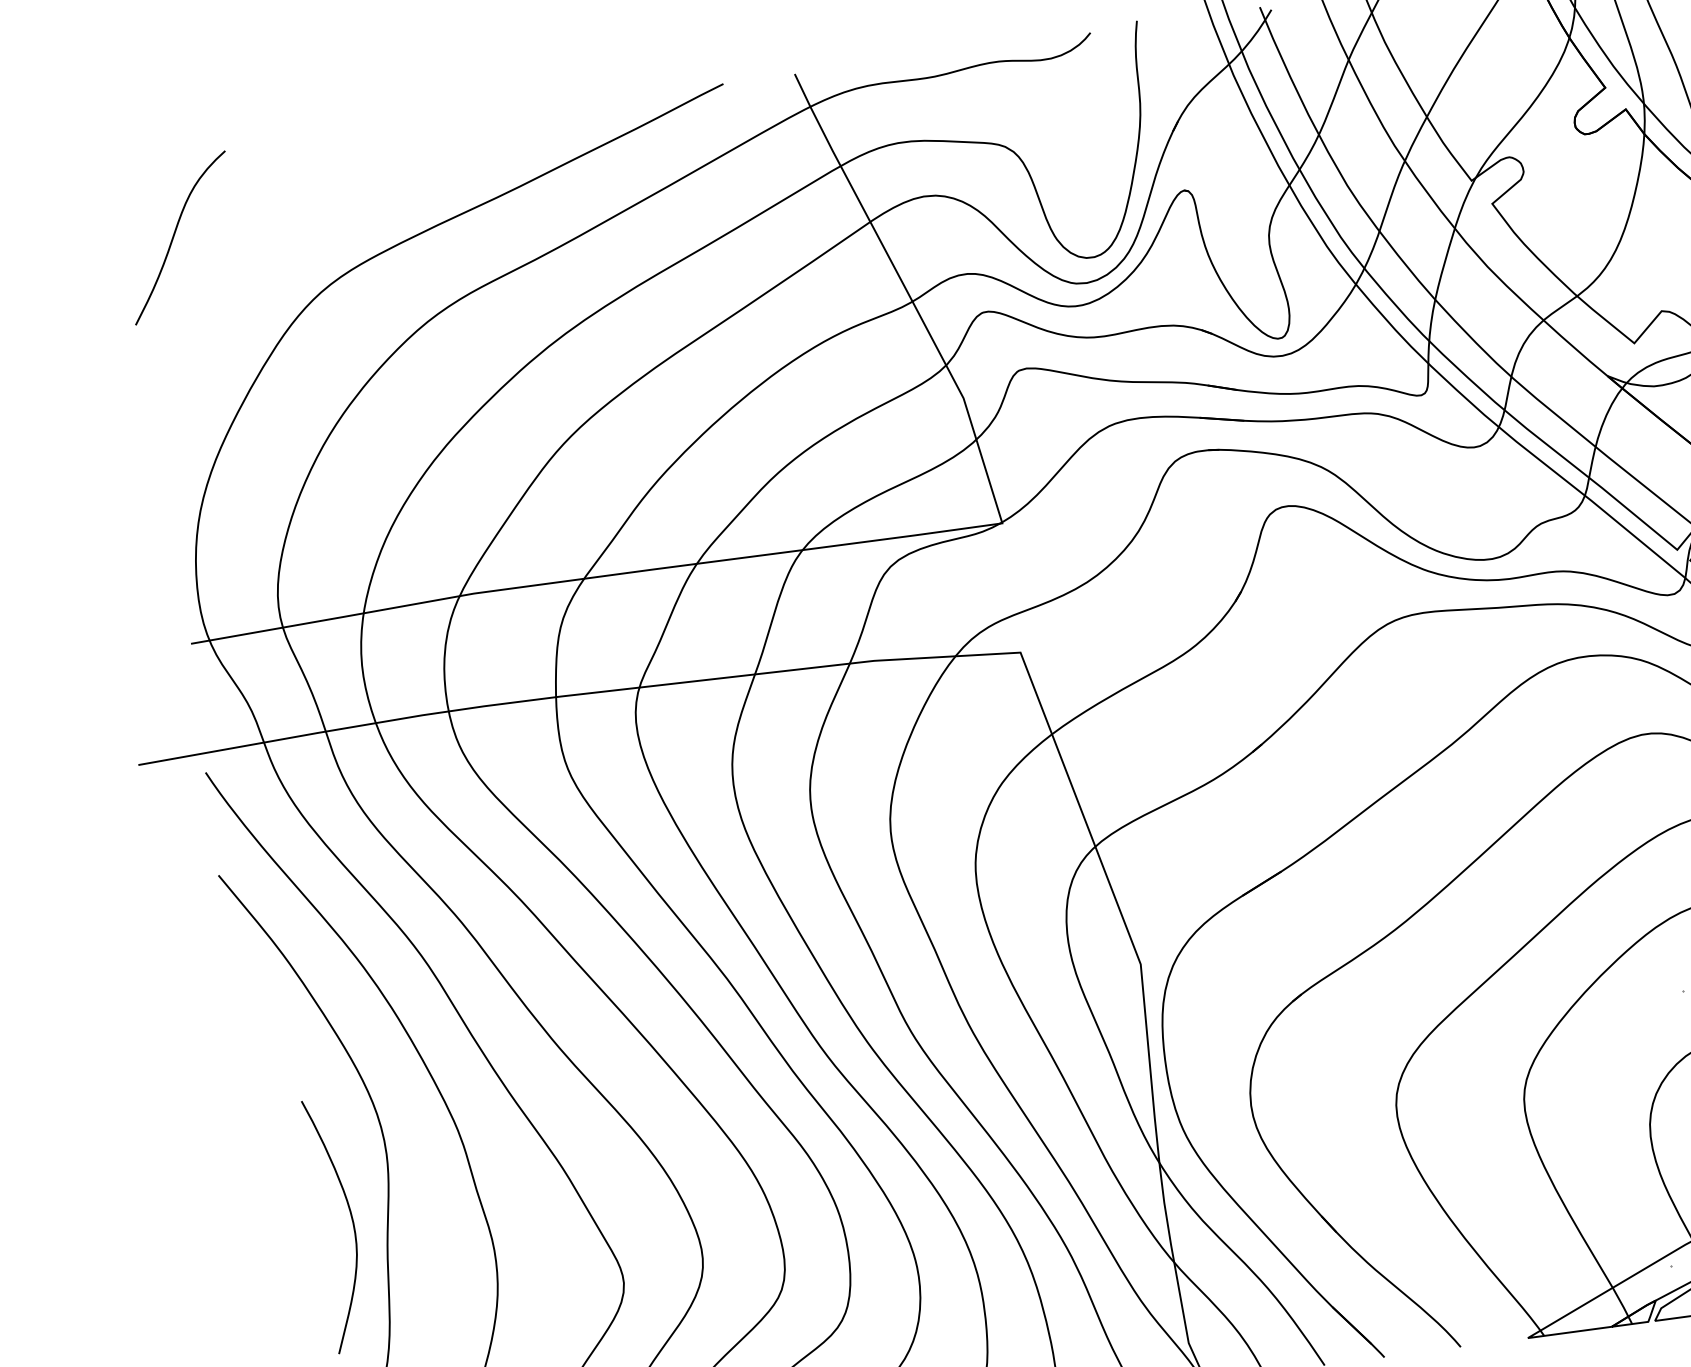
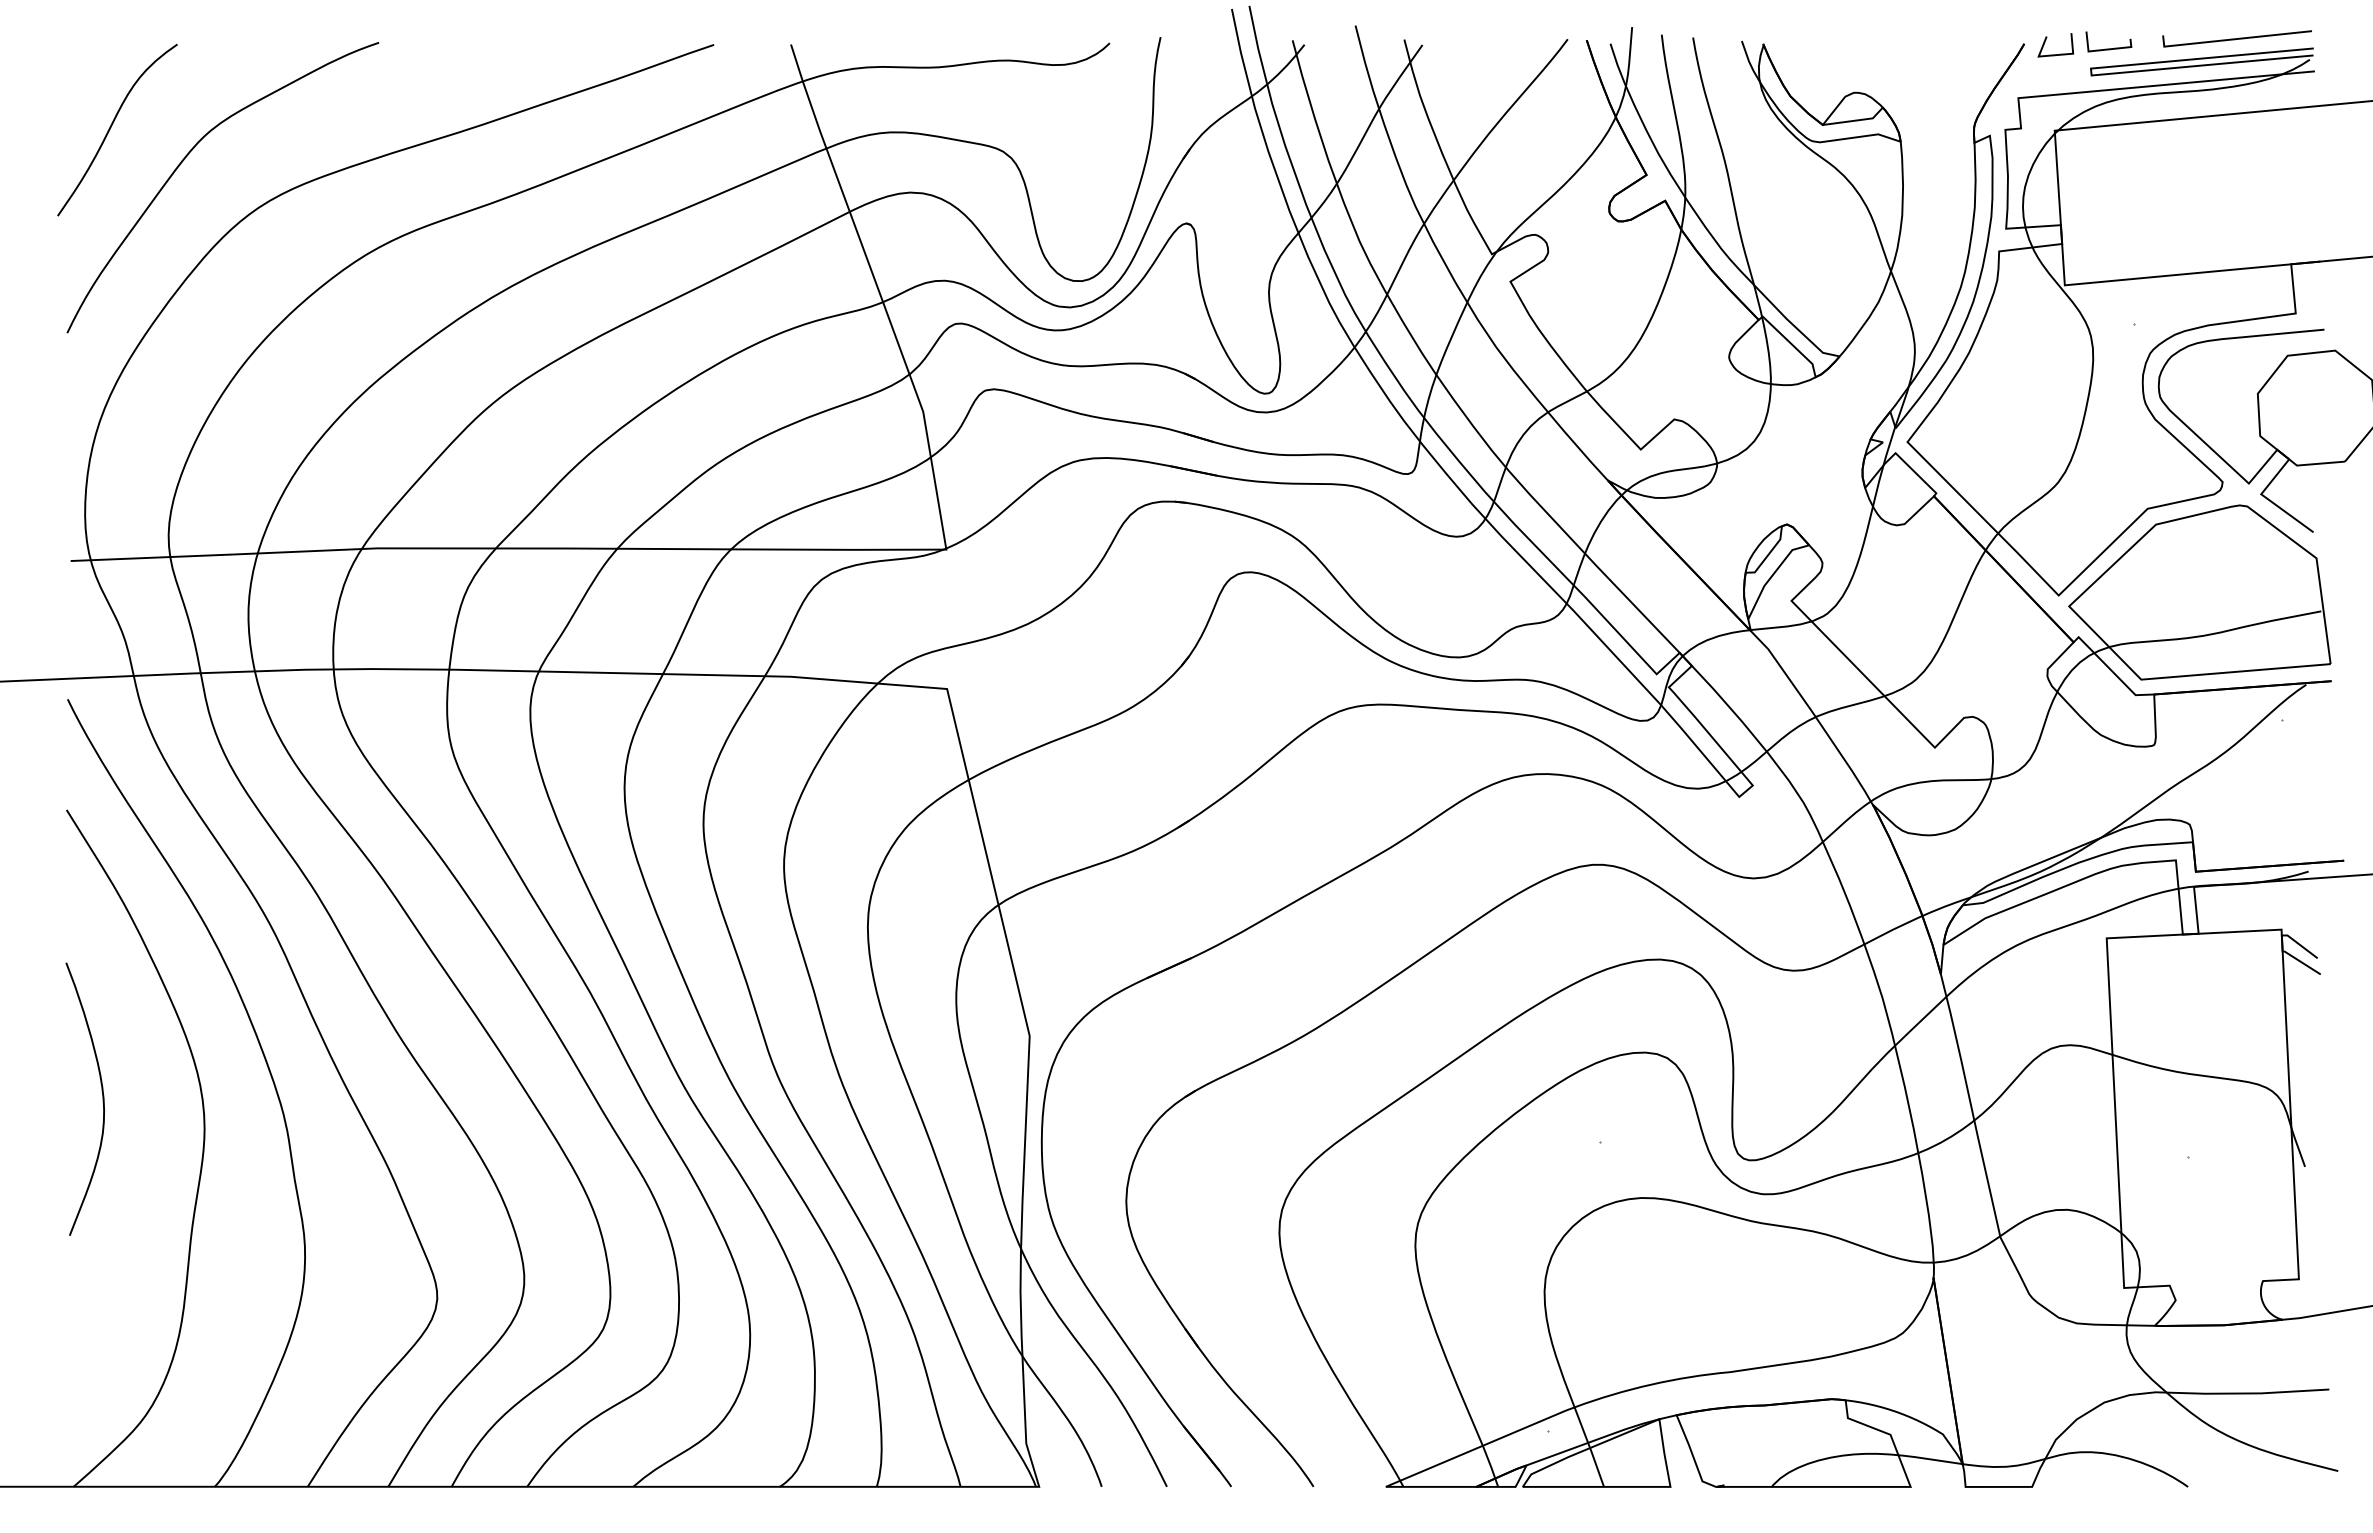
curve: (246, 257) -> (184, 160), added
curve: (352, 1222) -> (102, 1098), moved

